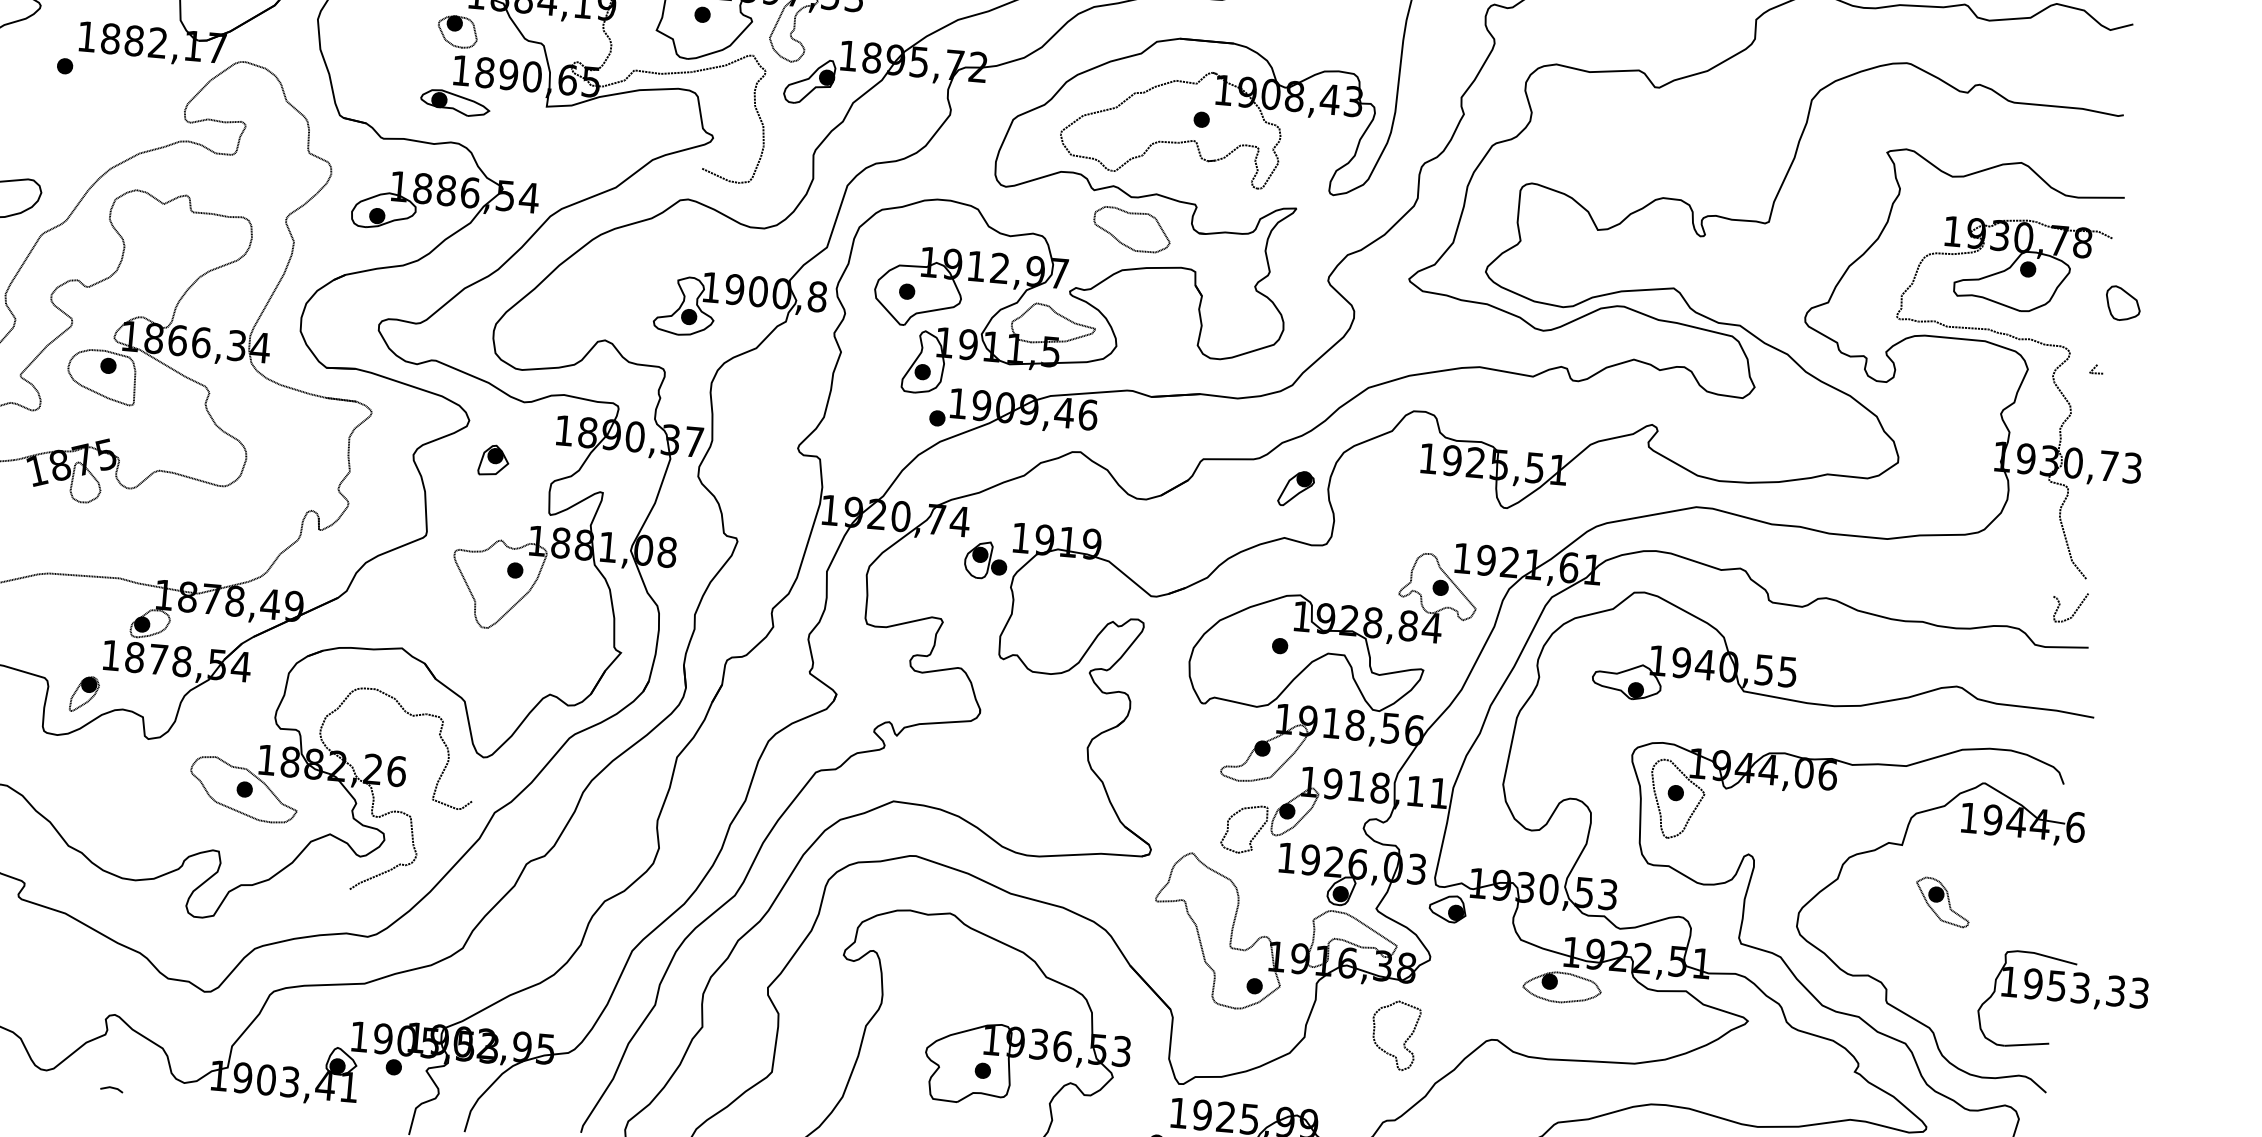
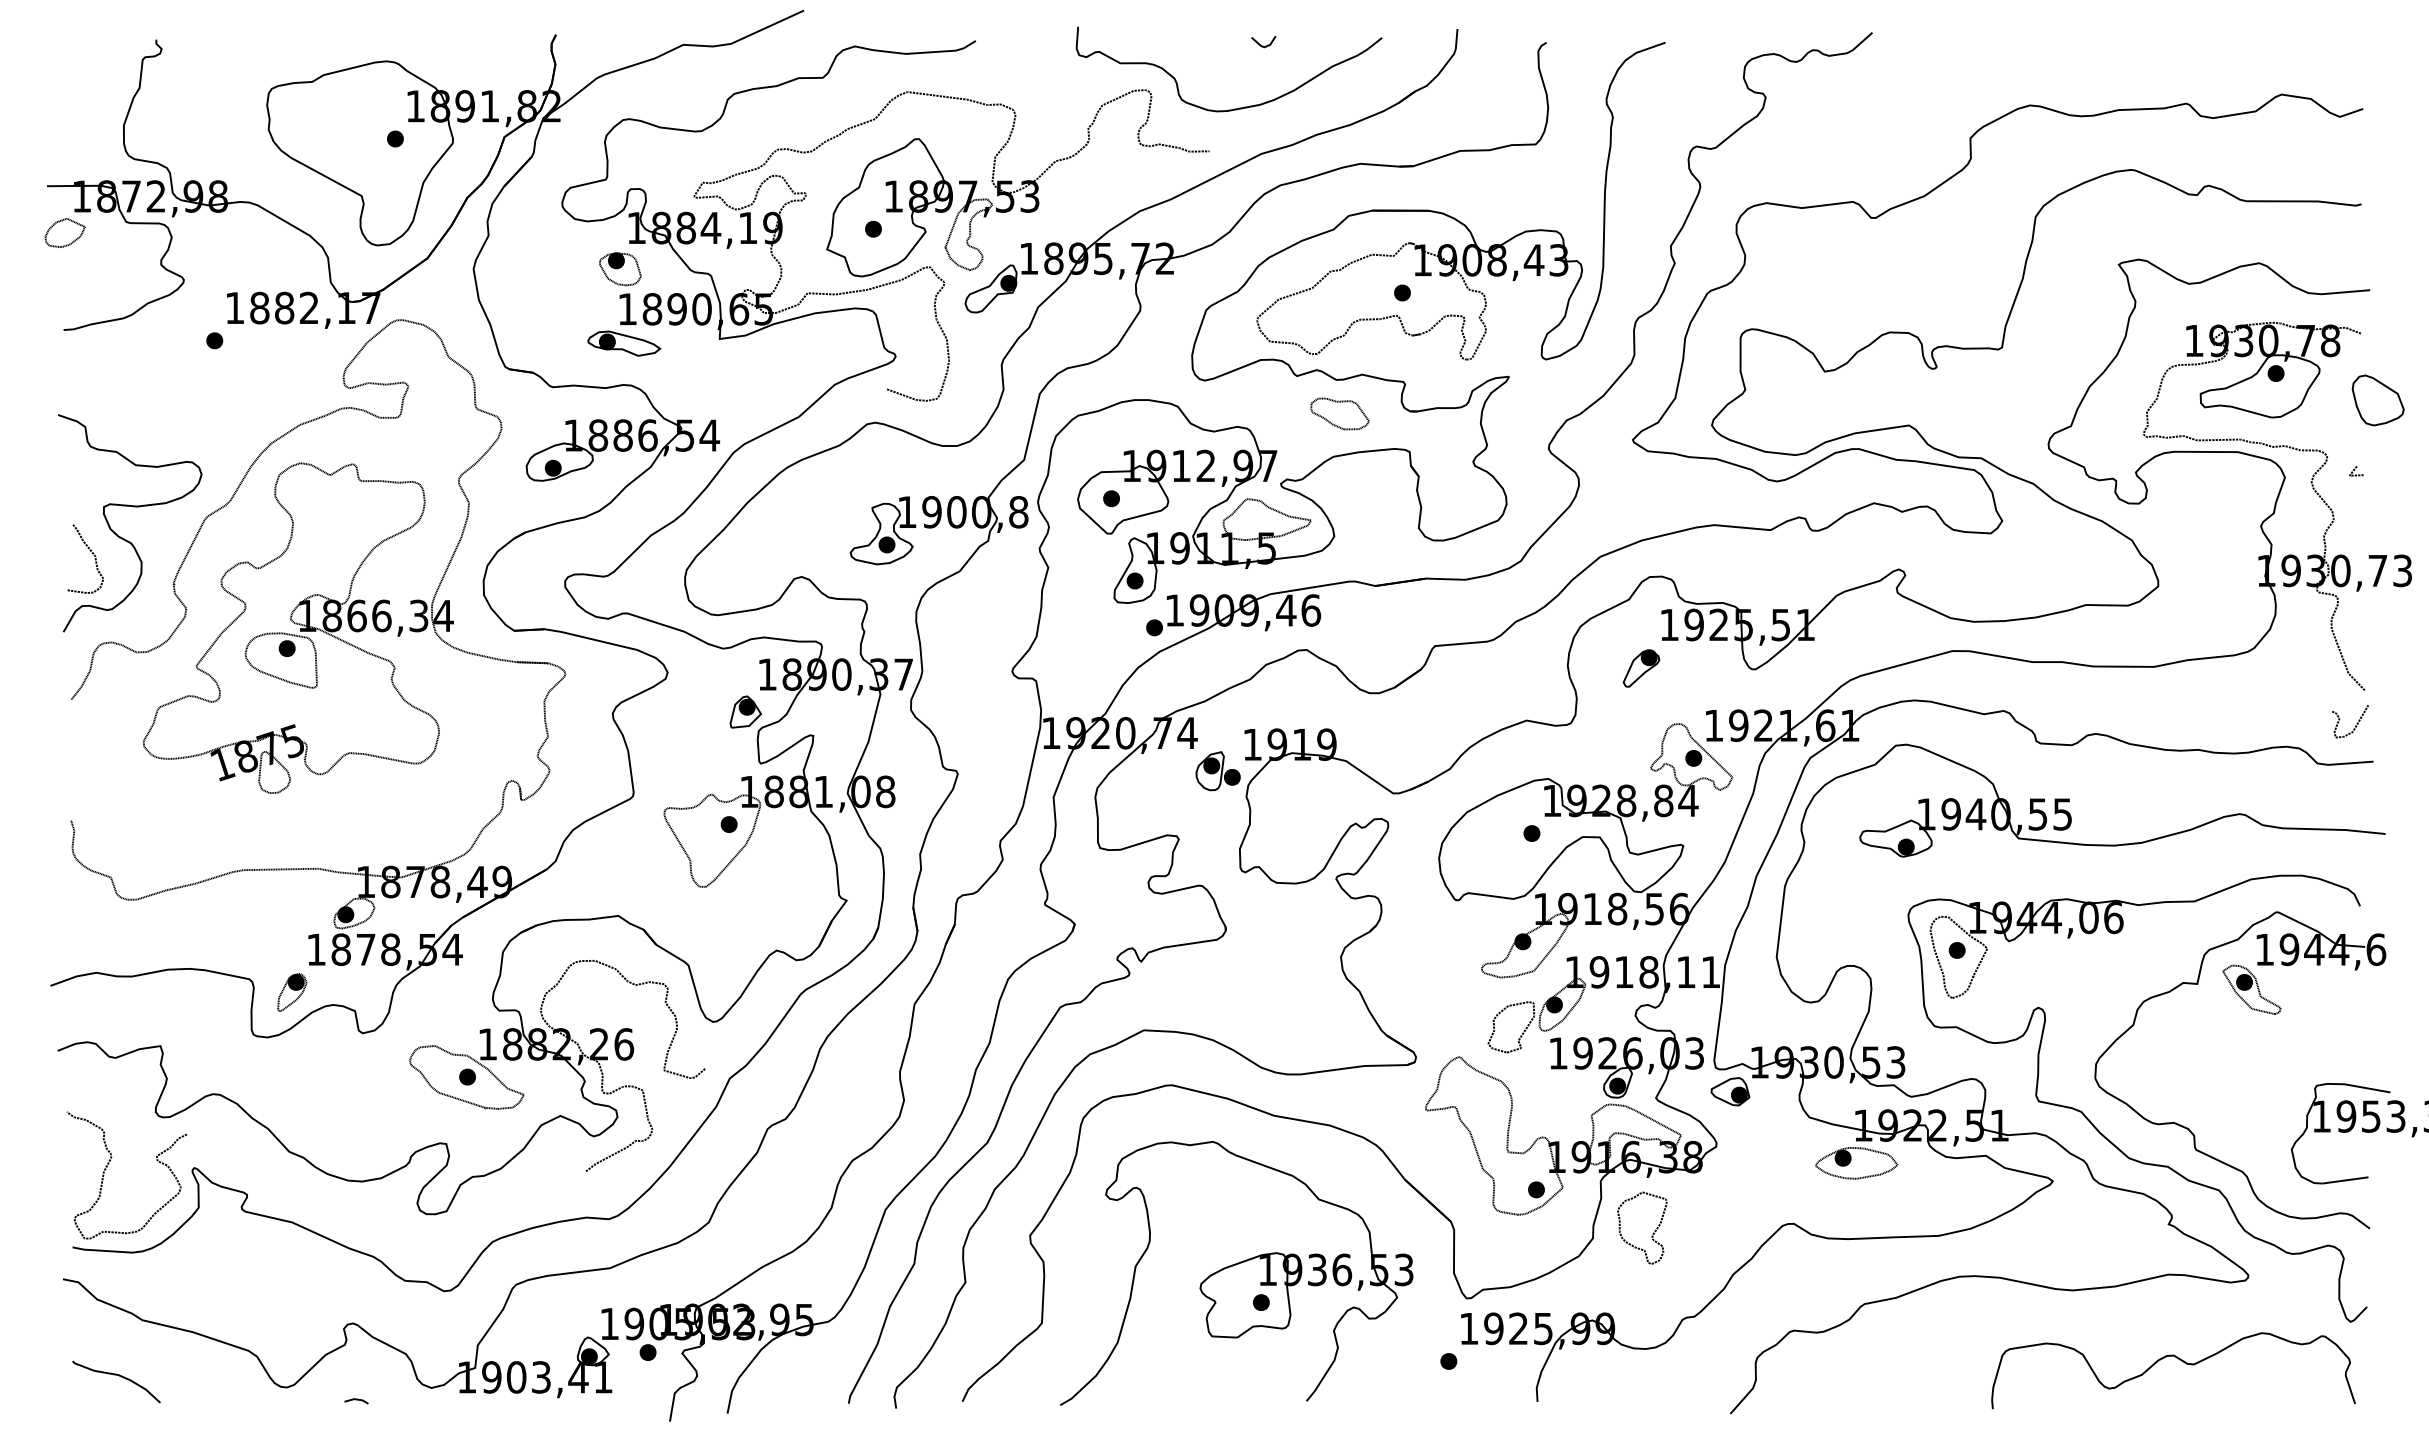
part: (1131, 229) -> (1339, 413), size x0.71
part: (2122, 303) -> (2377, 400), size x1.43
part: (493, 459) -> (745, 711), moved
part: (1296, 488) -> (1641, 668), moved
part: (1942, 901) -> (2251, 989), moved
part: (1404, 1041) -> (1652, 1233), moved

